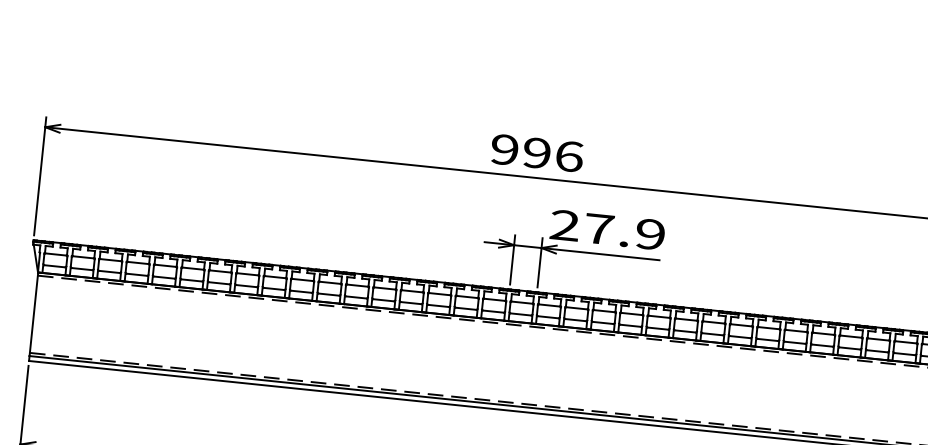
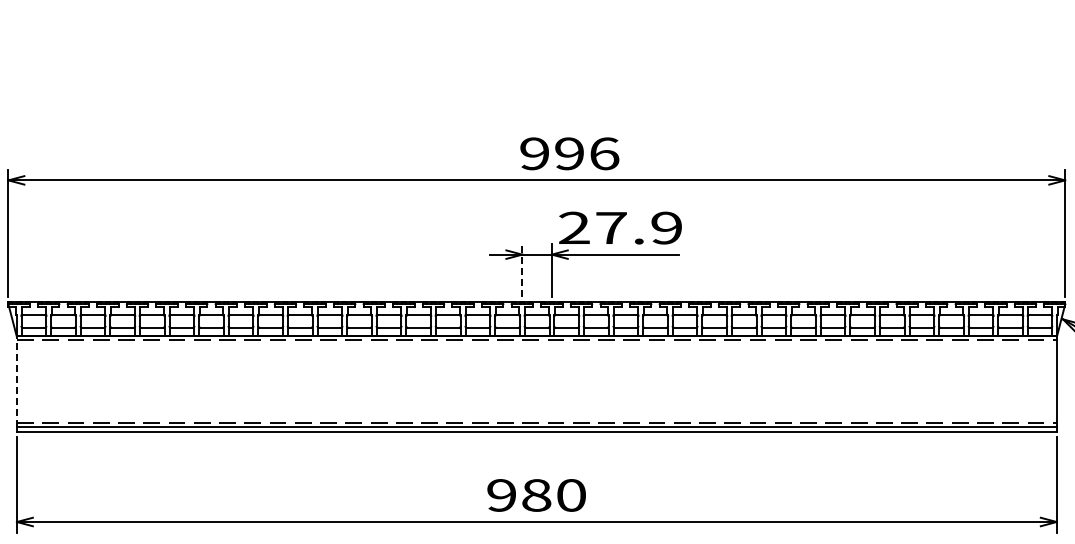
text: (536, 152) -> (569, 153), moved
line: (512, 259) -> (522, 270), solid -> dashed
line: (33, 313) -> (16, 380), solid -> dashed

